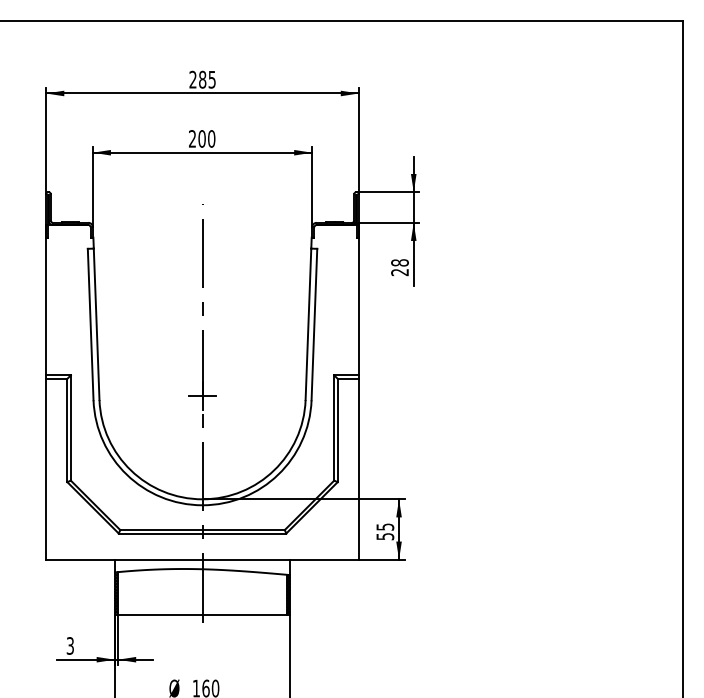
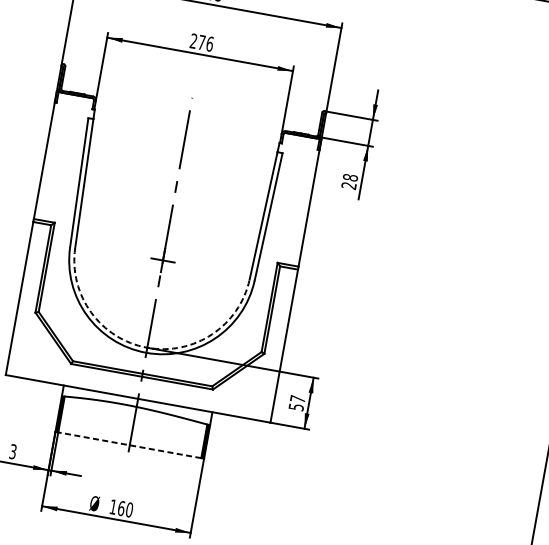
text: (206, 138) -> (205, 42), 200 -> 276
arc: (202, 499) -> (147, 347), solid -> dashed
text: (385, 526) -> (298, 398), 55 -> 57
line: (202, 614) -> (129, 445), solid -> dashed

